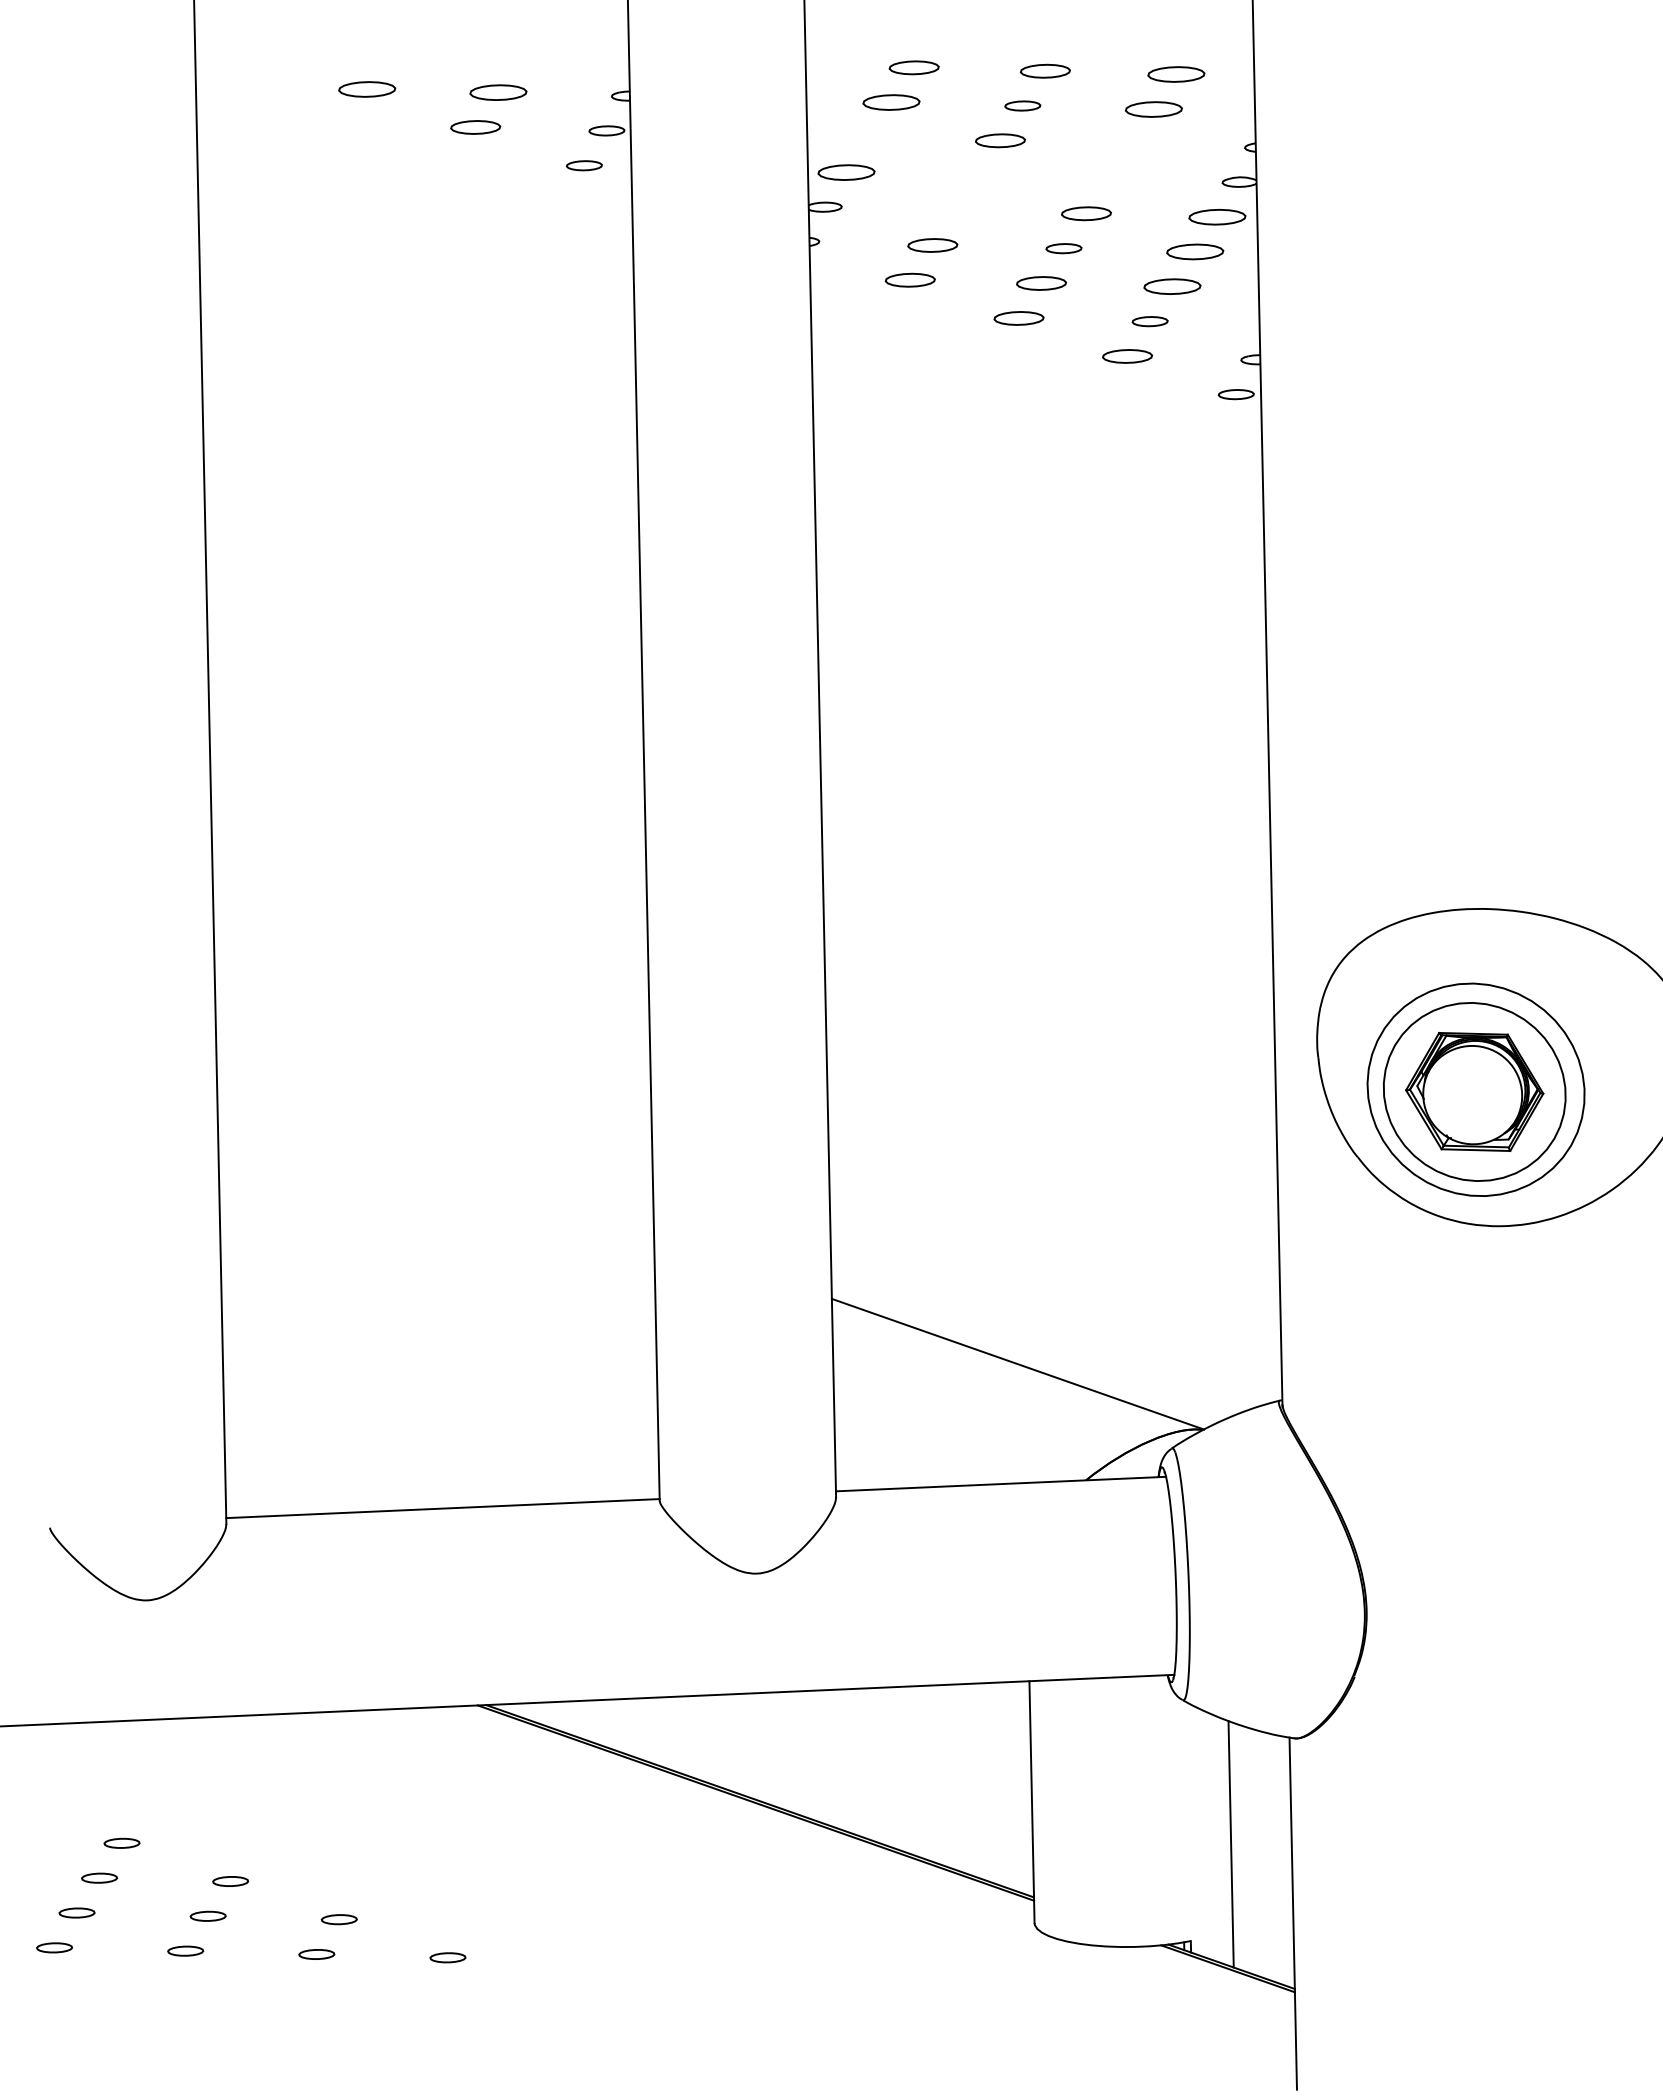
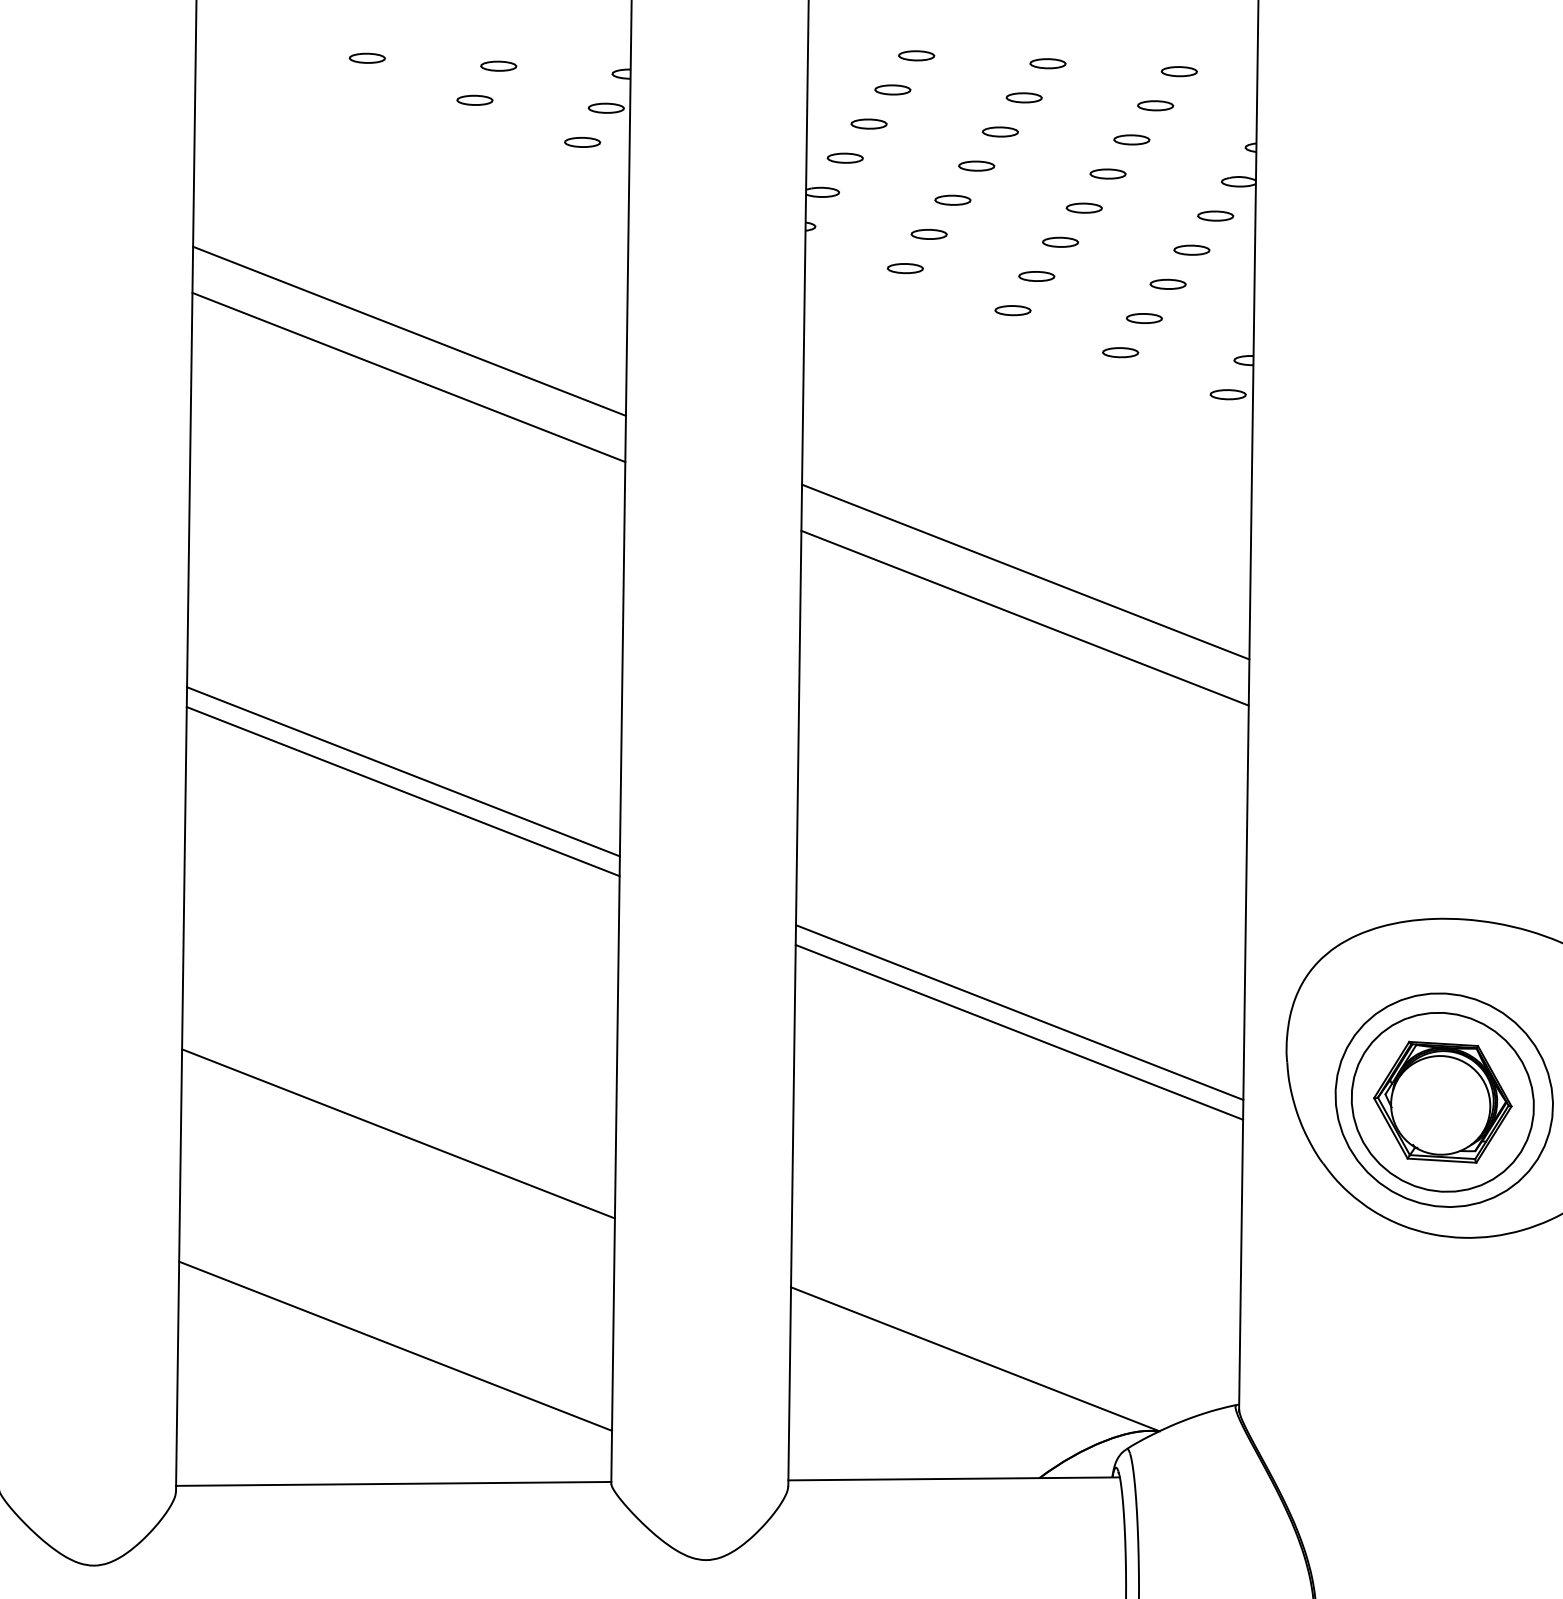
part: (913, 67) -> (915, 55), size x0.71
part: (1044, 70) -> (1047, 63), size x0.71
part: (1176, 74) -> (1179, 71), size x0.62
part: (366, 89) -> (366, 58), size x0.62
part: (497, 92) -> (497, 65), size x0.62
part: (891, 102) -> (892, 89), size x0.62
part: (1153, 108) -> (1155, 104), size x0.62
part: (475, 127) -> (474, 100), size x0.71
part: (868, 137) -> (868, 124), added
part: (999, 140) -> (999, 131), size x0.71
part: (1131, 143) -> (1131, 139), added
part: (846, 171) -> (845, 157), size x0.62
part: (977, 175) -> (976, 165), added
part: (1108, 178) -> (1107, 173), added
part: (954, 210) -> (952, 200), added
part: (1086, 213) -> (1084, 207), size x0.71
part: (1217, 216) -> (1215, 215), size x0.62
part: (932, 244) -> (928, 233), size x0.71
part: (1194, 251) -> (1191, 249), size x0.62
part: (910, 279) -> (905, 267), size x0.71
part: (1041, 283) -> (1036, 276), size x0.71
part: (1172, 286) -> (1168, 284), size x0.62
part: (1018, 317) -> (1012, 309), size x0.71
part: (1127, 356) -> (1120, 352), size x0.71
line: (418, 359) -> (409, 330), added
line: (419, 405) -> (408, 377), added
line: (1040, 578) -> (1025, 572), added
line: (1041, 624) -> (1024, 618), added
line: (427, 798) -> (403, 771), added
line: (427, 818) -> (402, 791), added
line: (1049, 1017) -> (1019, 1012), added
line: (1050, 1036) -> (1019, 1031), added
line: (435, 1159) -> (398, 1133), added
line: (439, 1371) -> (395, 1346), added

